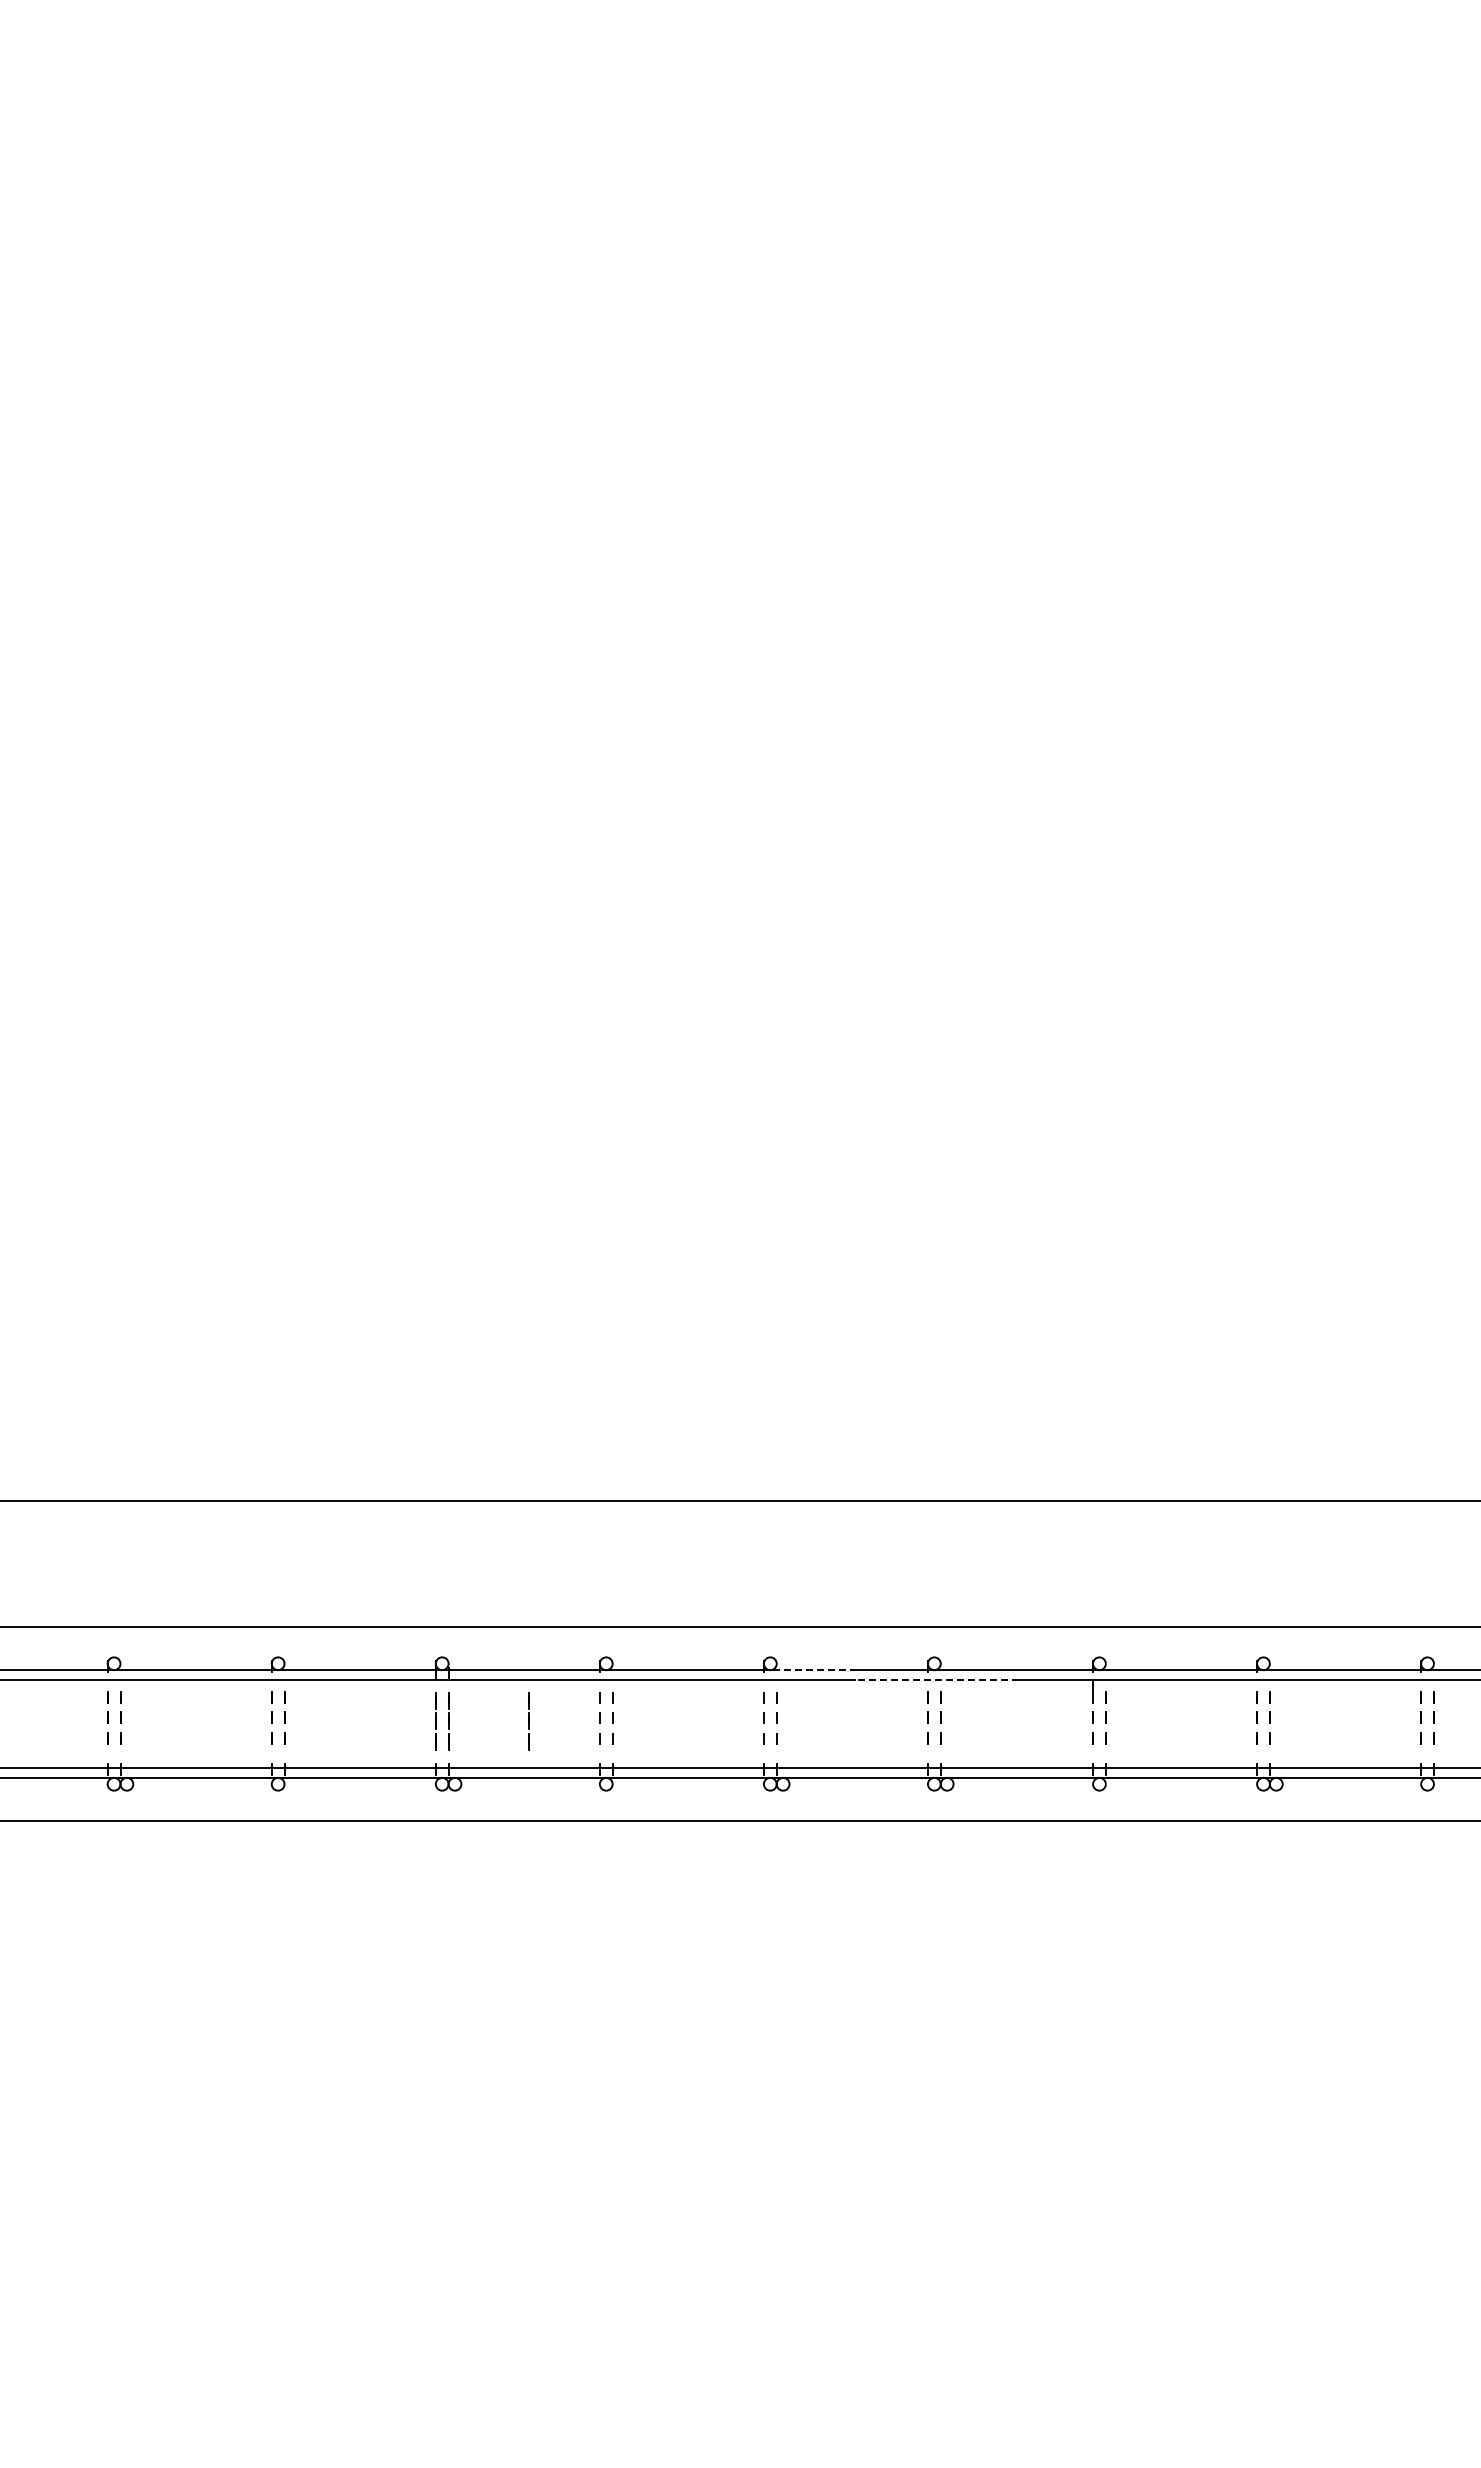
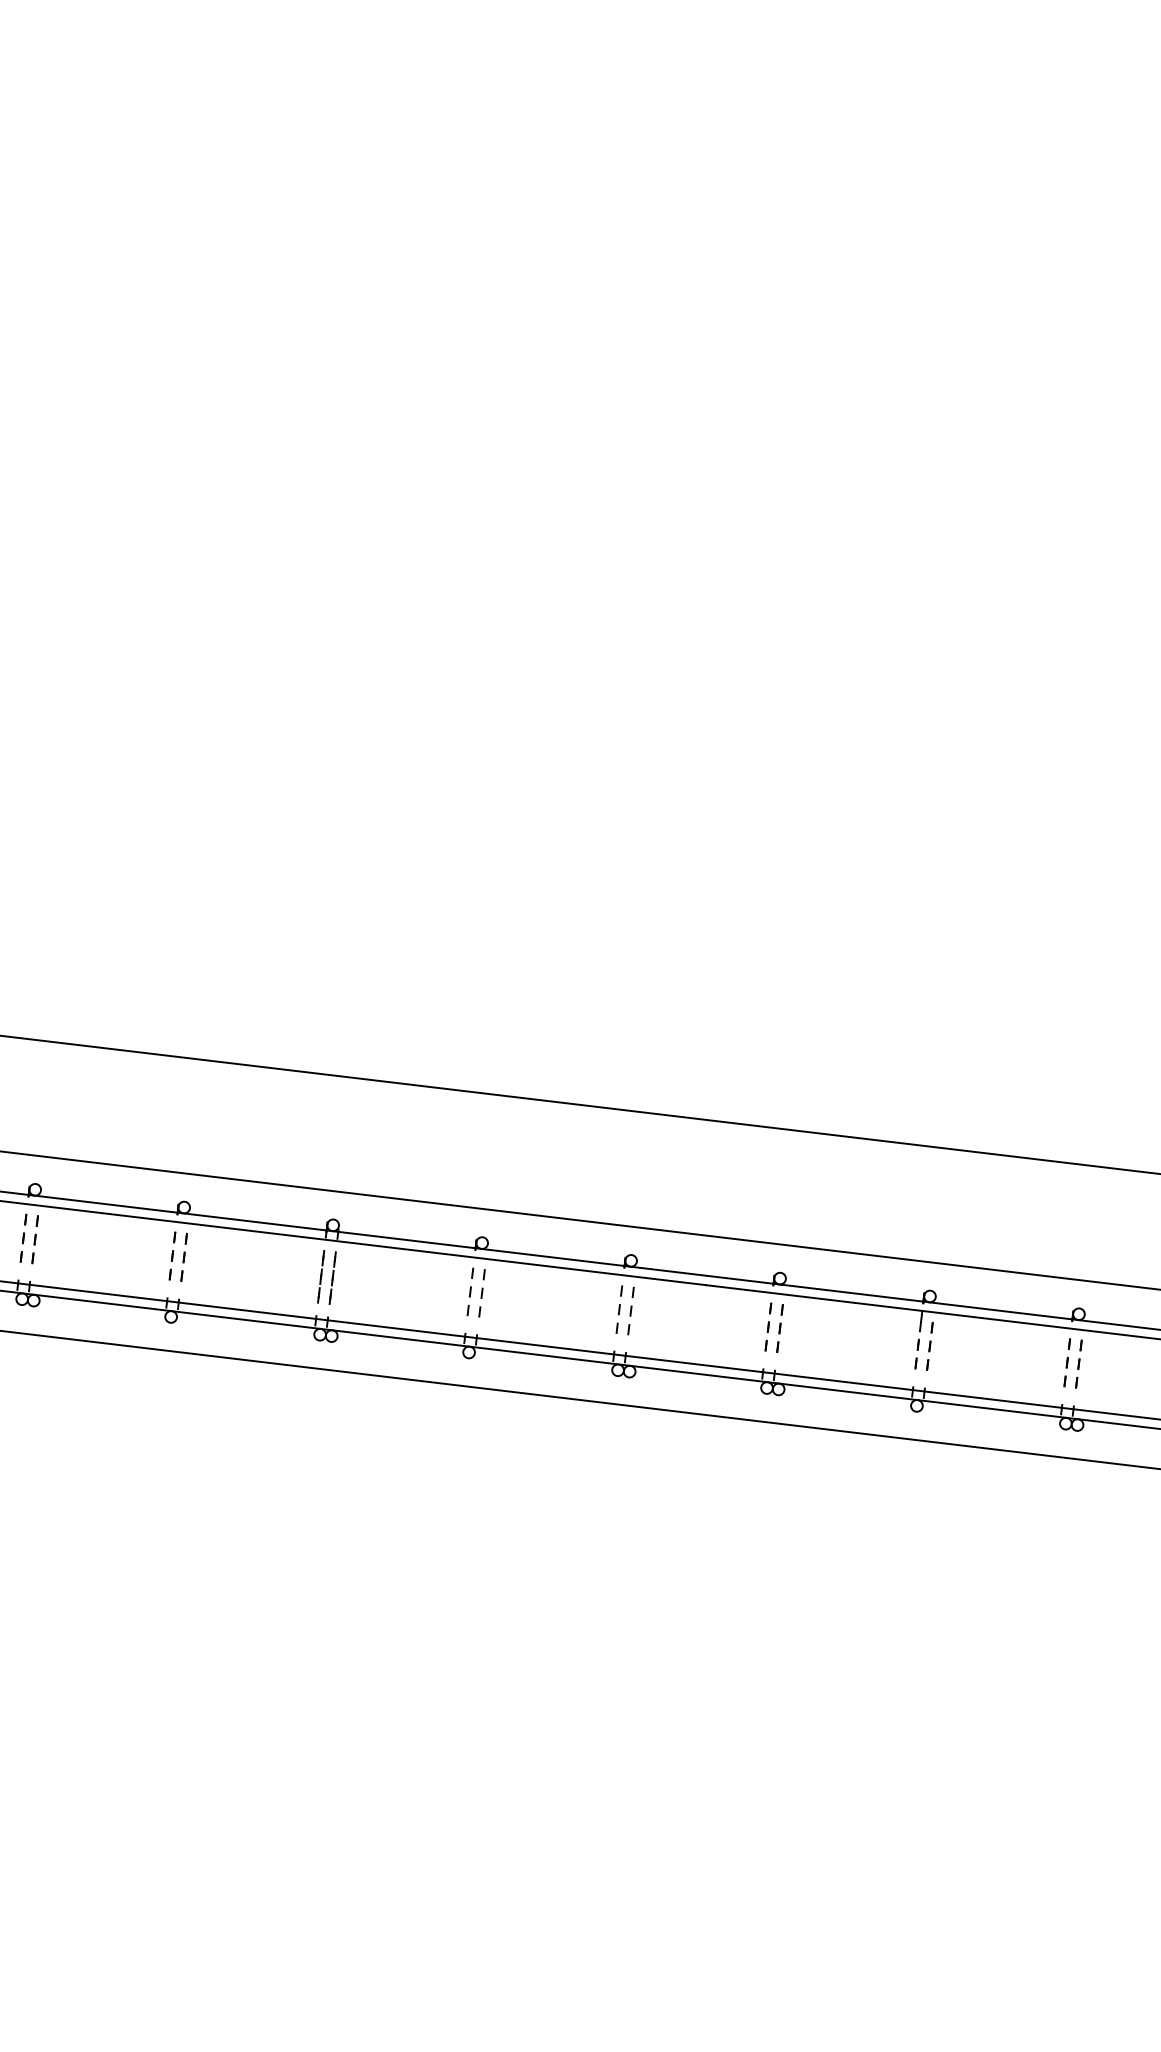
line: (814, 1670) -> (670, 1271), dashed -> solid
line: (936, 1680) -> (780, 1294), dashed -> solid
line: (528, 1721) -> (405, 1287), removed

